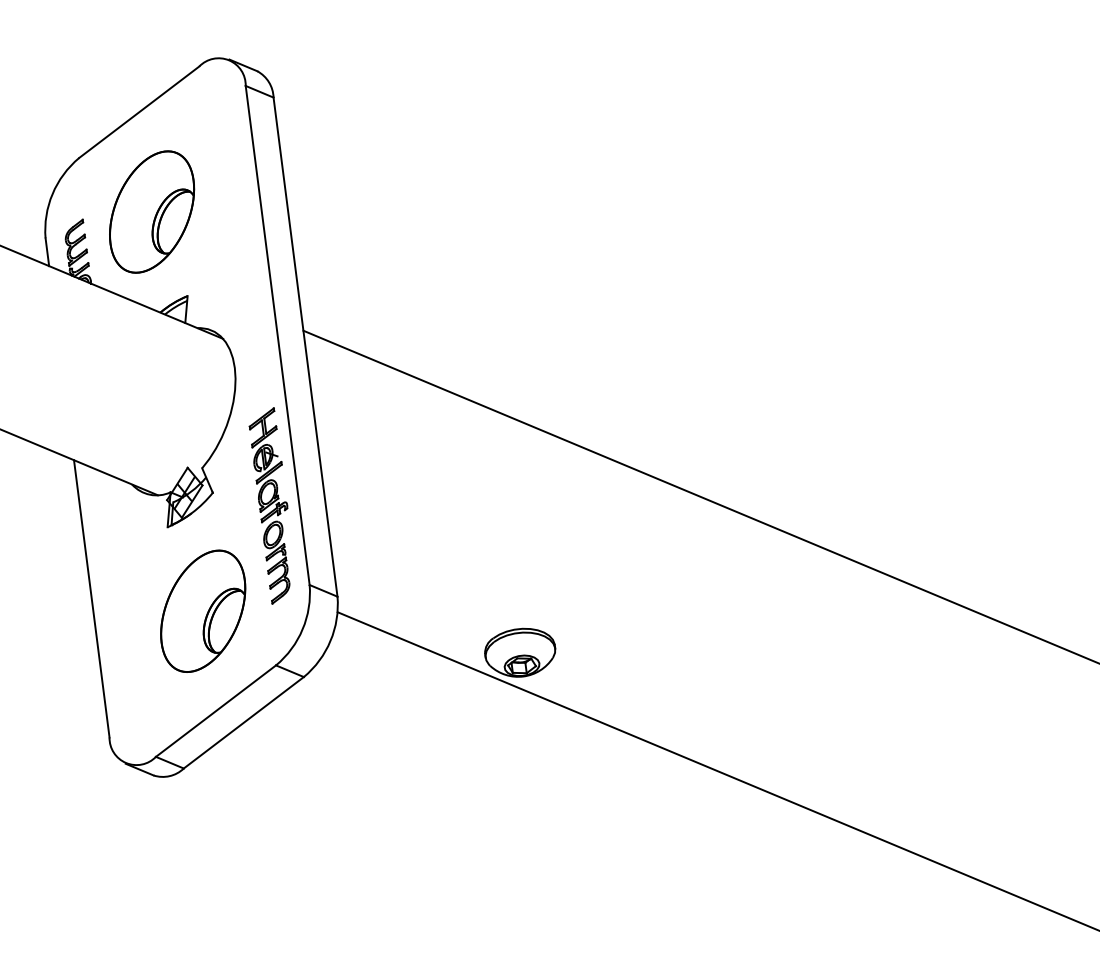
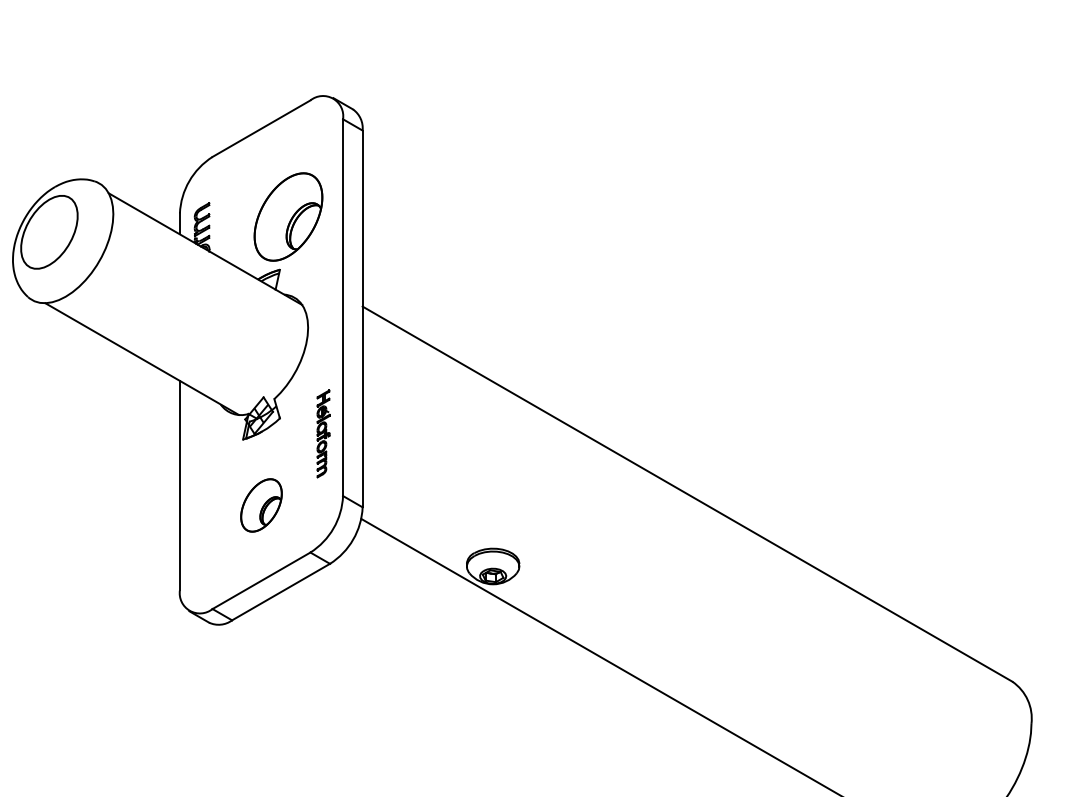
part: (151, 211) -> (288, 216), moved
part: (273, 505) -> (323, 433), size x0.6
part: (203, 611) -> (261, 505), size x0.6

